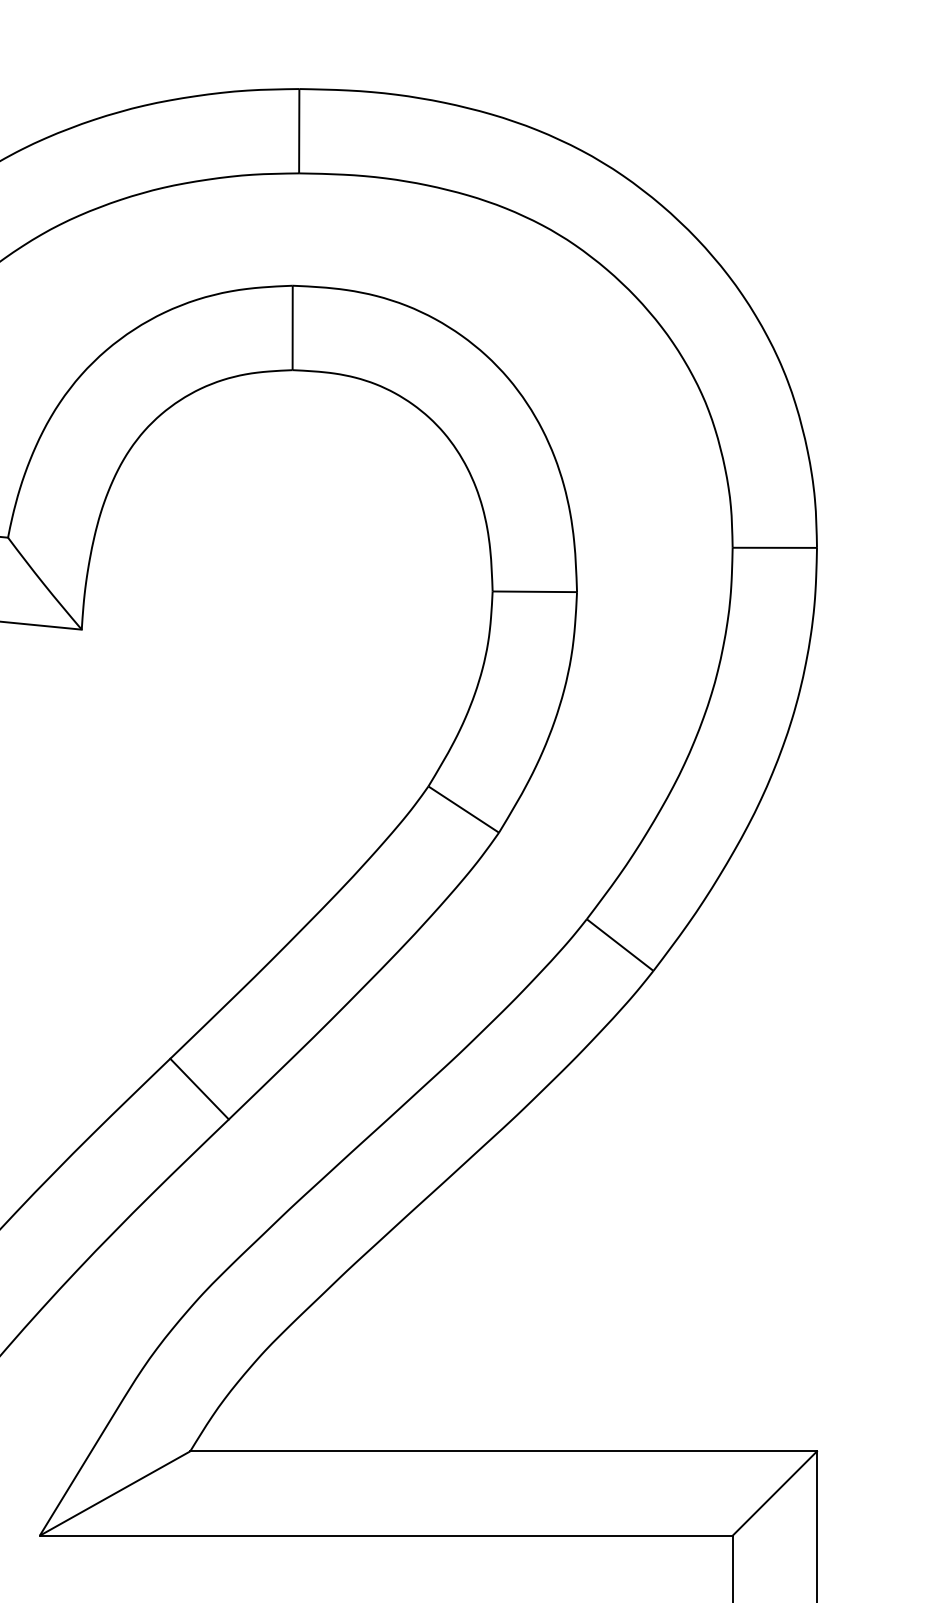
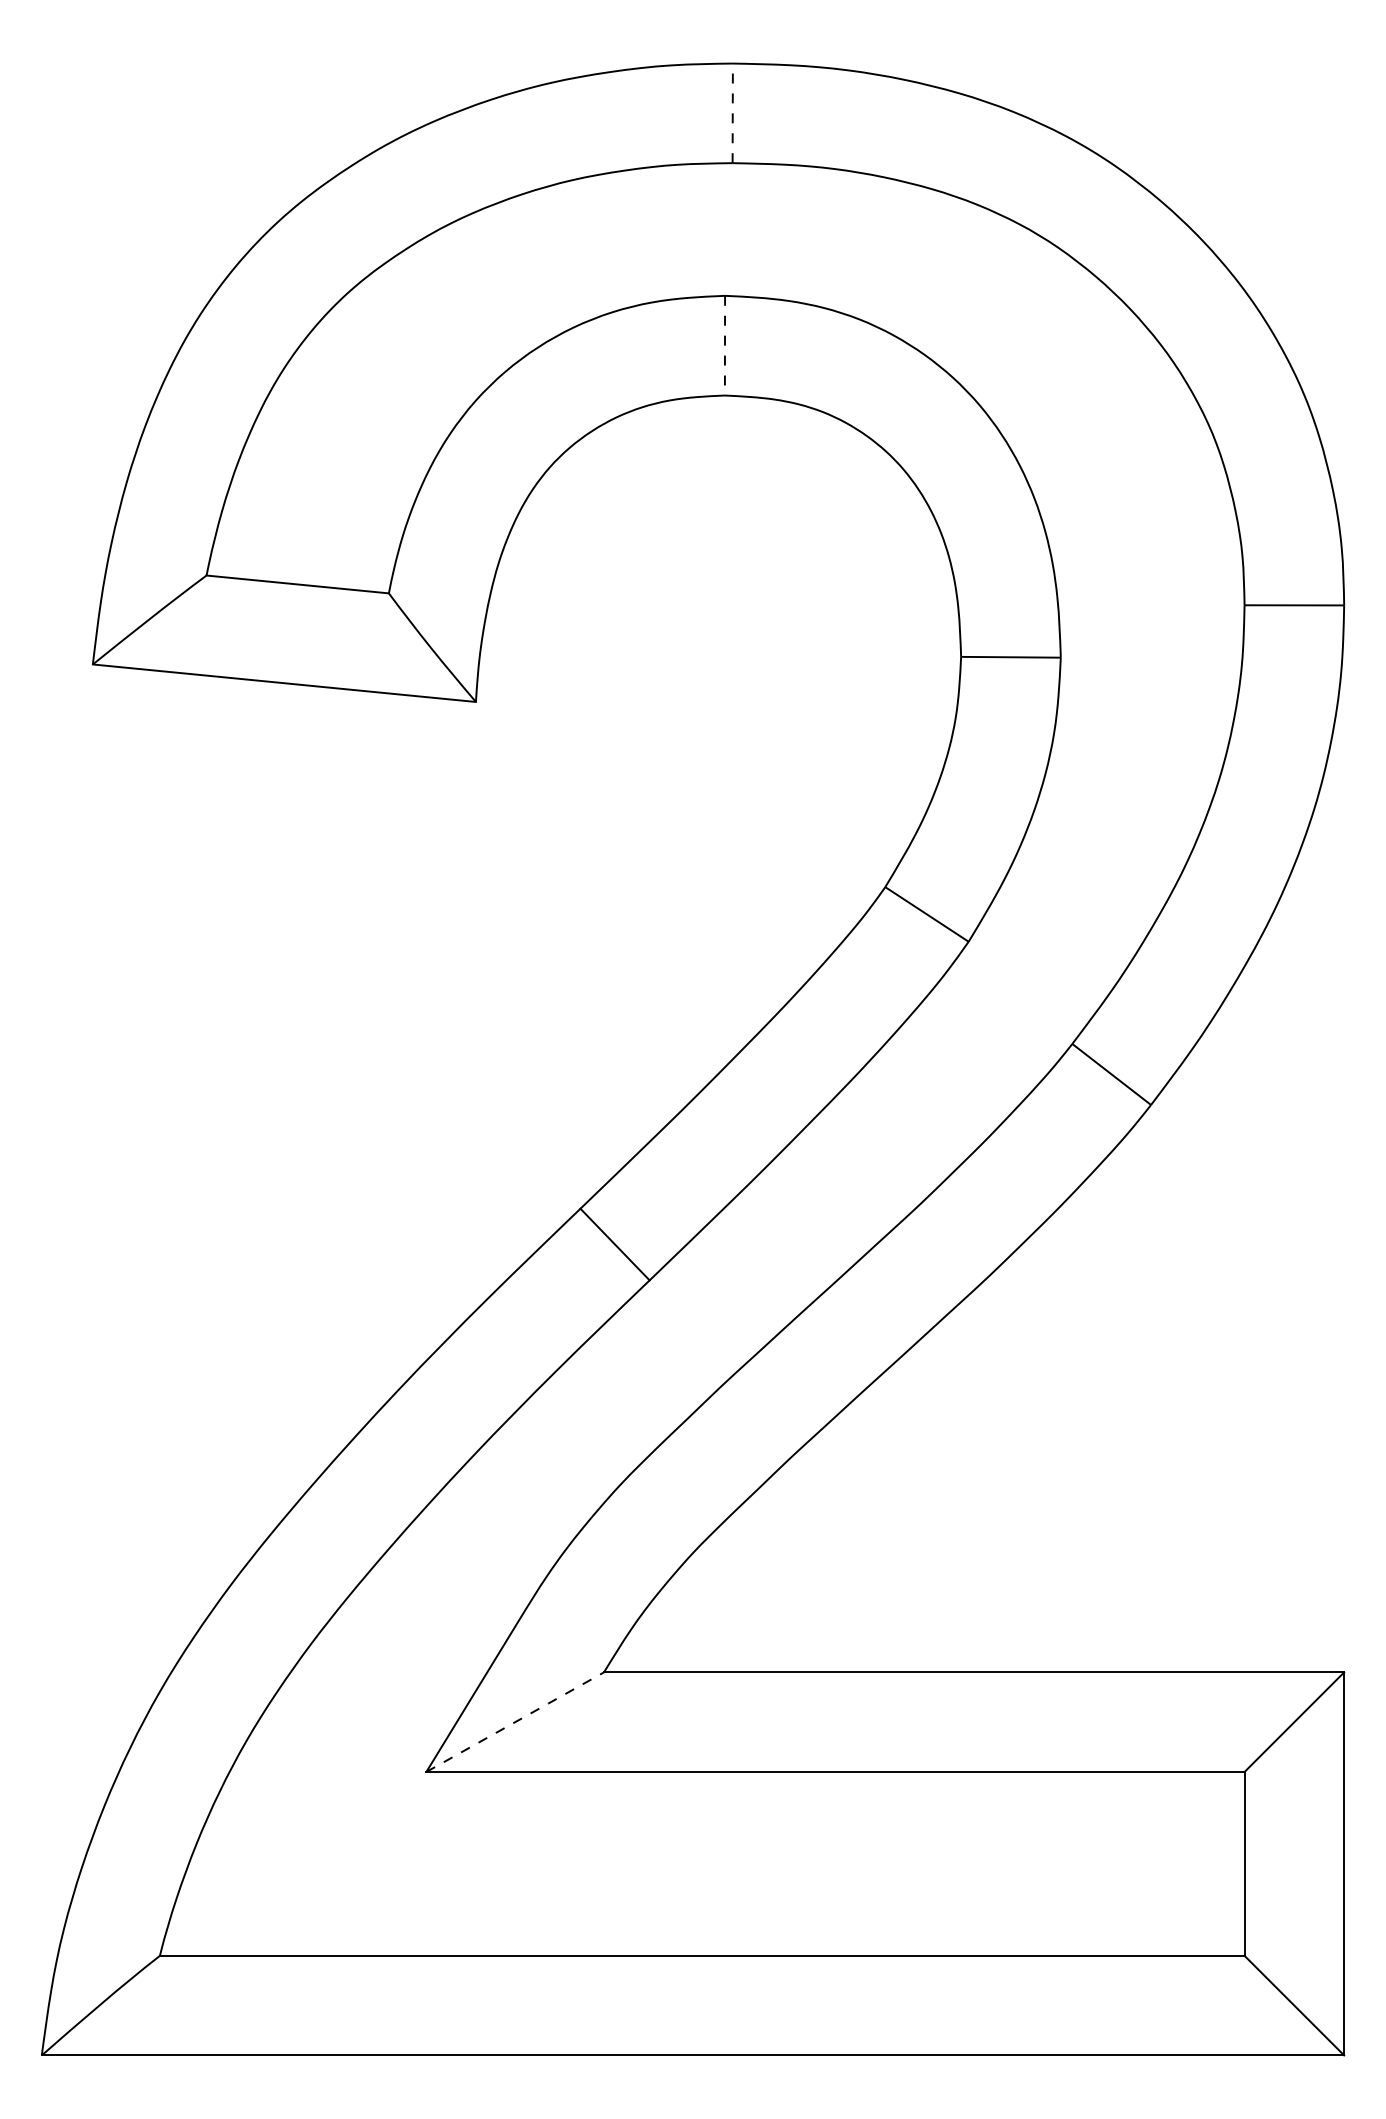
line: (299, 131) -> (732, 113), solid -> dashed
line: (292, 327) -> (724, 345), solid -> dashed
line: (115, 1493) -> (515, 1722), solid -> dashed

